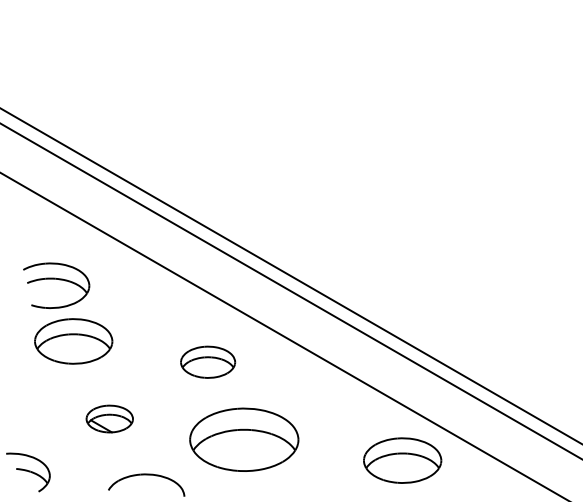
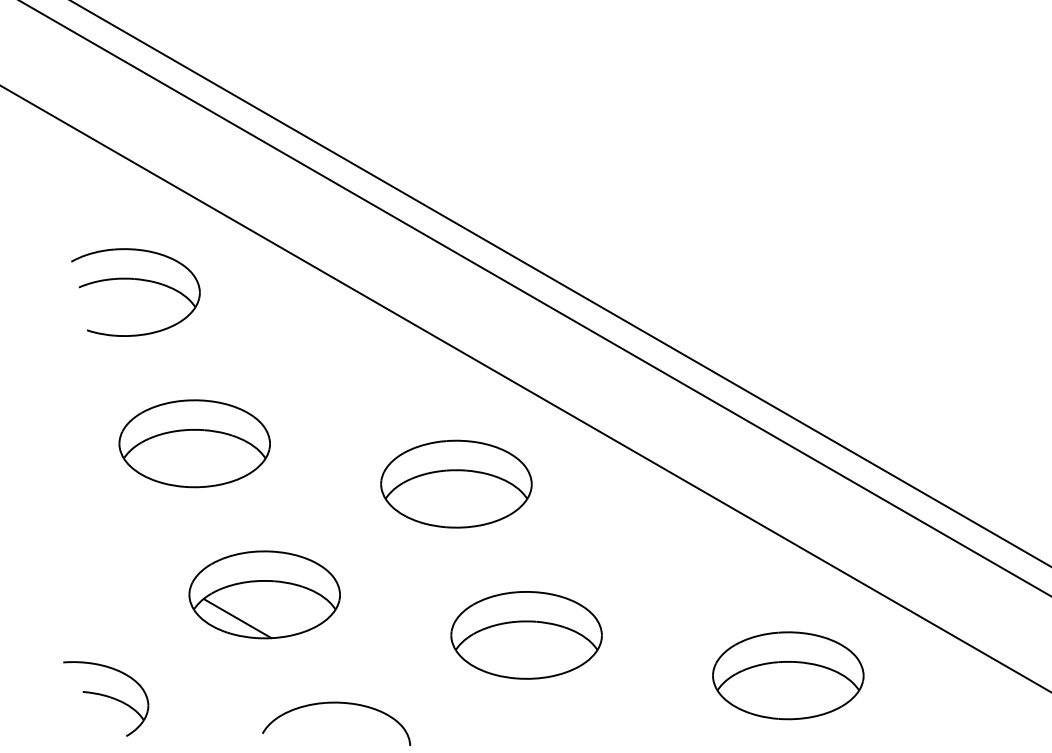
part: (56, 285) -> (135, 292), moved
part: (207, 362) -> (455, 484), size x1.43
part: (109, 418) -> (264, 593), size x1.67
part: (243, 439) -> (525, 634), size x0.71
part: (402, 460) -> (788, 675), moved

